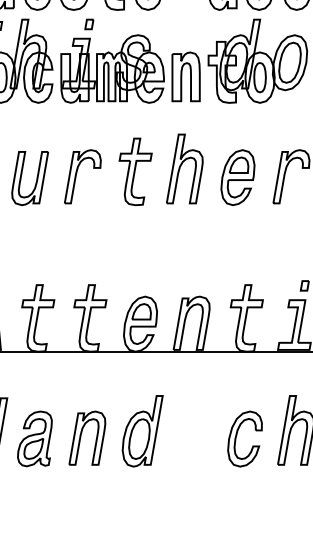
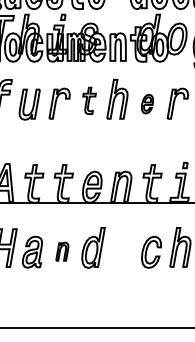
part: (135, 171) -> (89, 100), size x0.7
part: (237, 176) -> (147, 103), size x0.6
part: (87, 437) -> (62, 251), size x0.6

